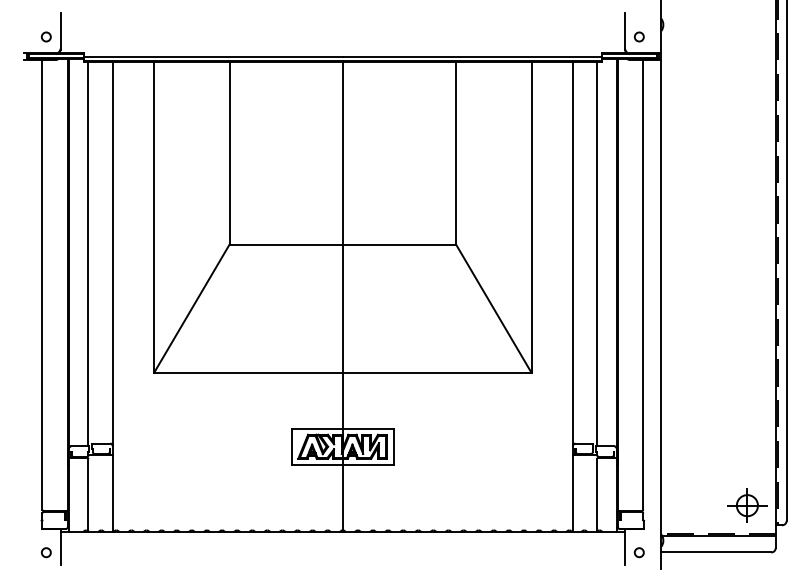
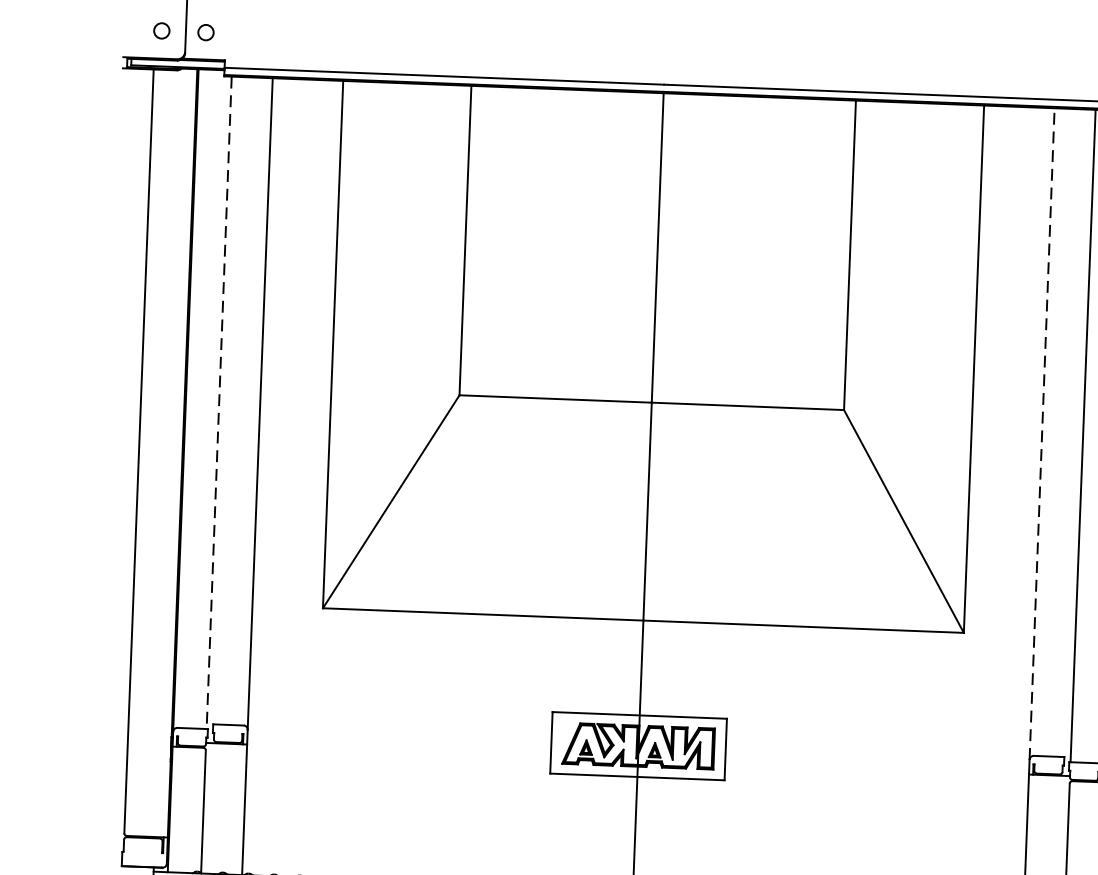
circle: (72, 36) -> (206, 31), added
line: (88, 254) -> (219, 403), solid -> dashed
line: (573, 254) -> (1042, 434), solid -> dashed

